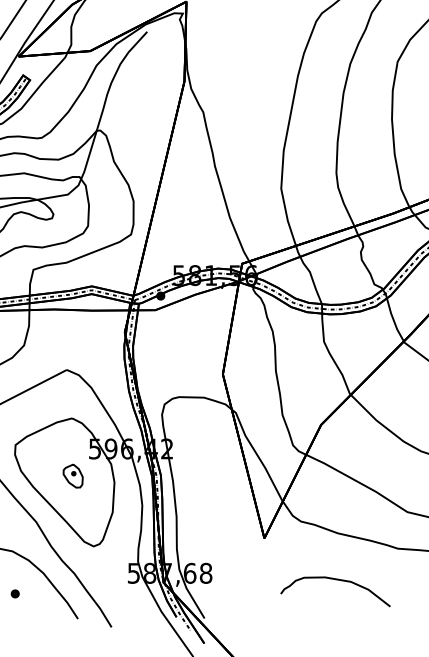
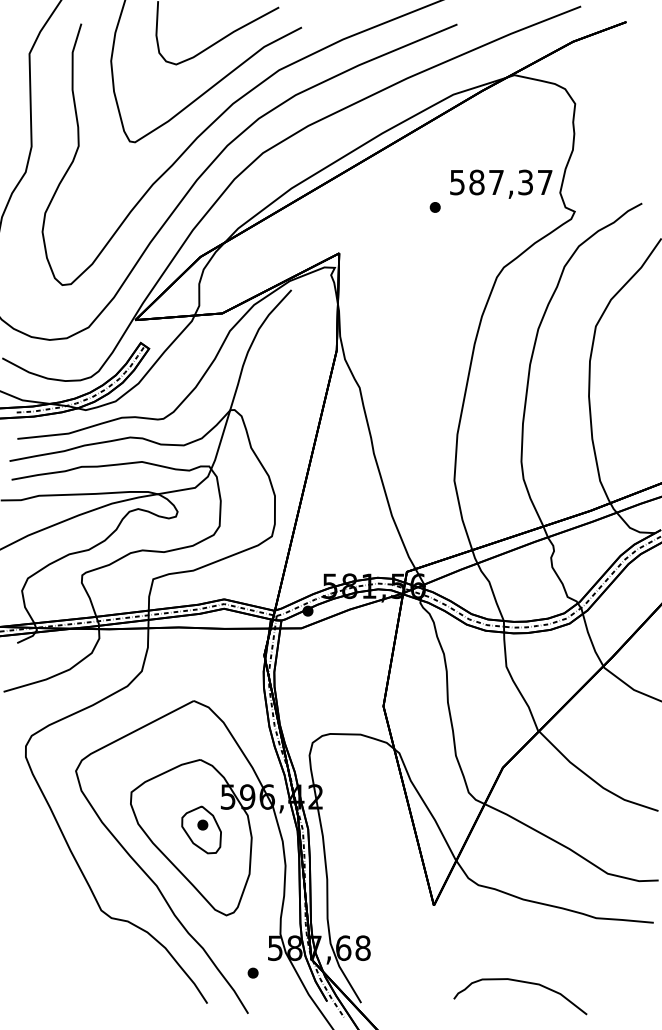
part: (73, 475) -> (201, 829), size x1.67
curve: (339, 581) -> (525, 983), moved
part: (14, 593) -> (252, 972), moved

